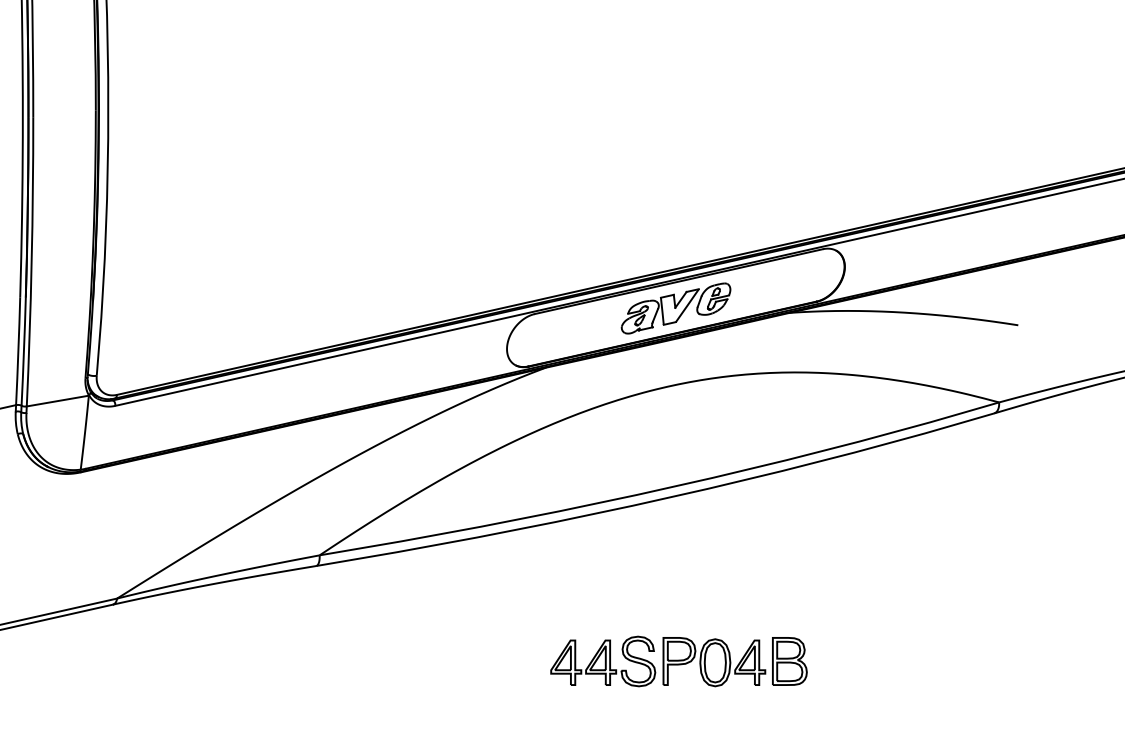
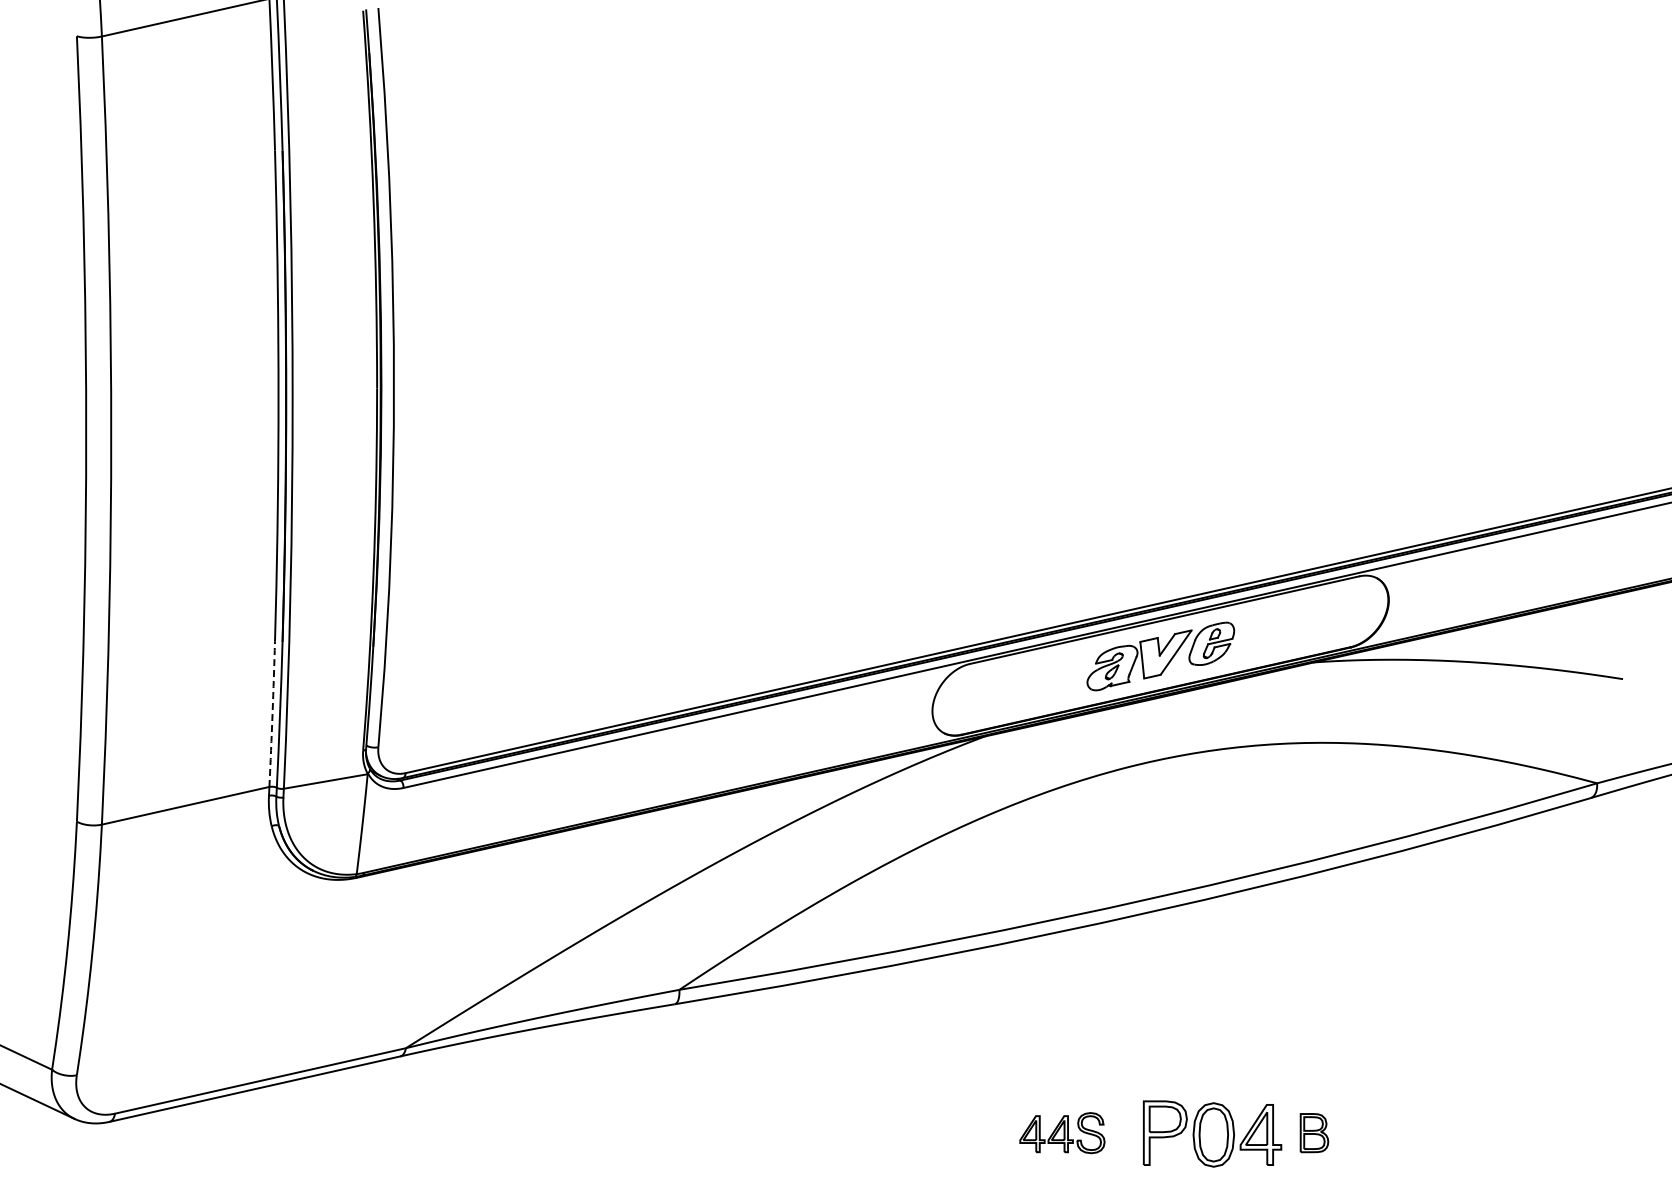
arc: (18, 351) -> (272, 714), solid -> dashed
part: (603, 660) -> (1062, 1132), size x0.6
part: (789, 660) -> (1314, 1132), size x0.6

